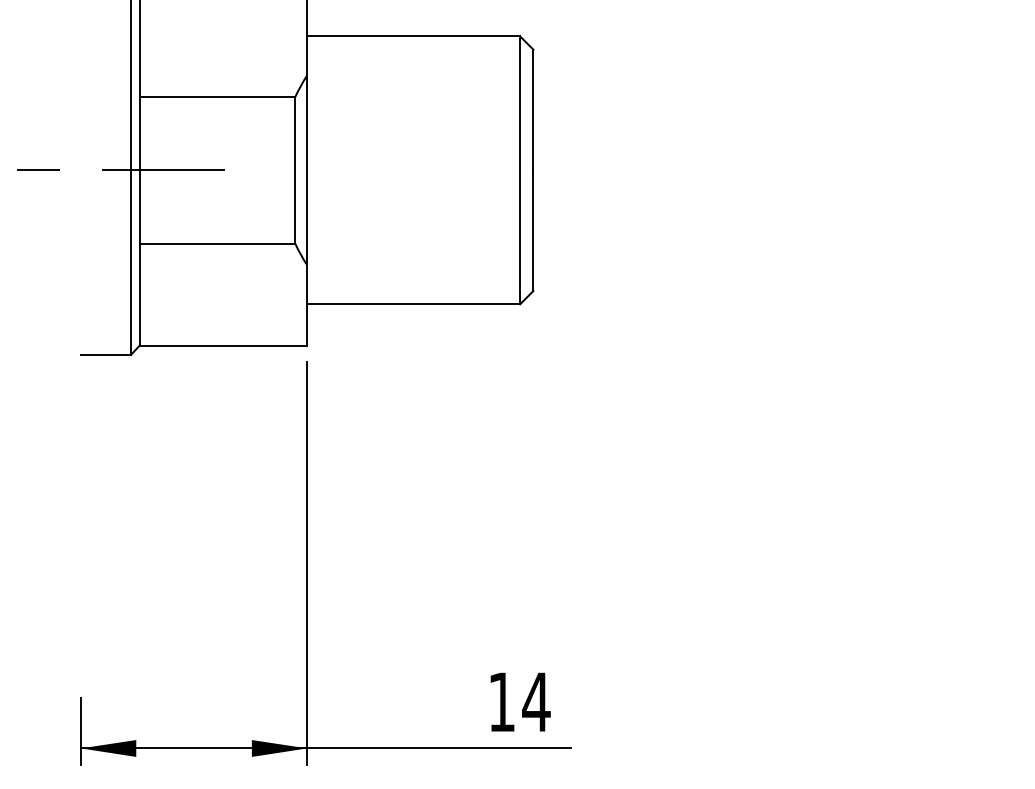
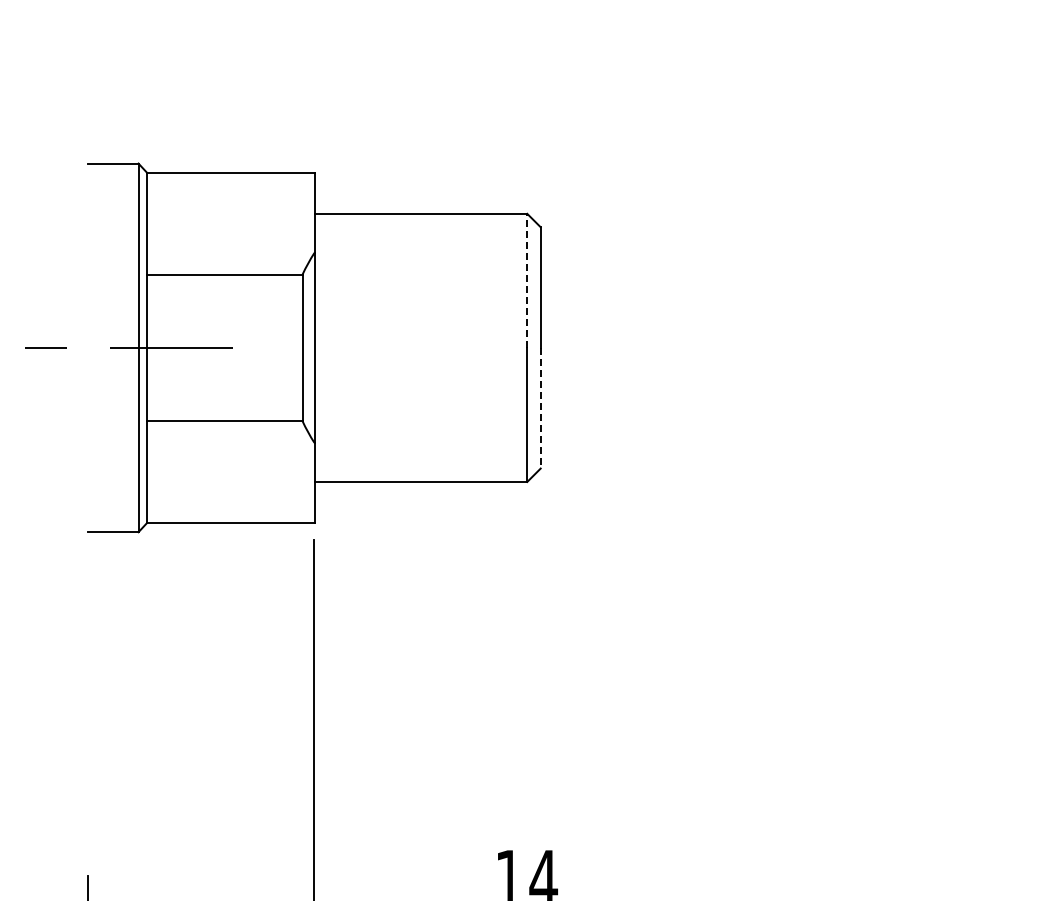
line: (520, 102) -> (527, 280), solid -> dashed
line: (533, 230) -> (540, 408), solid -> dashed

